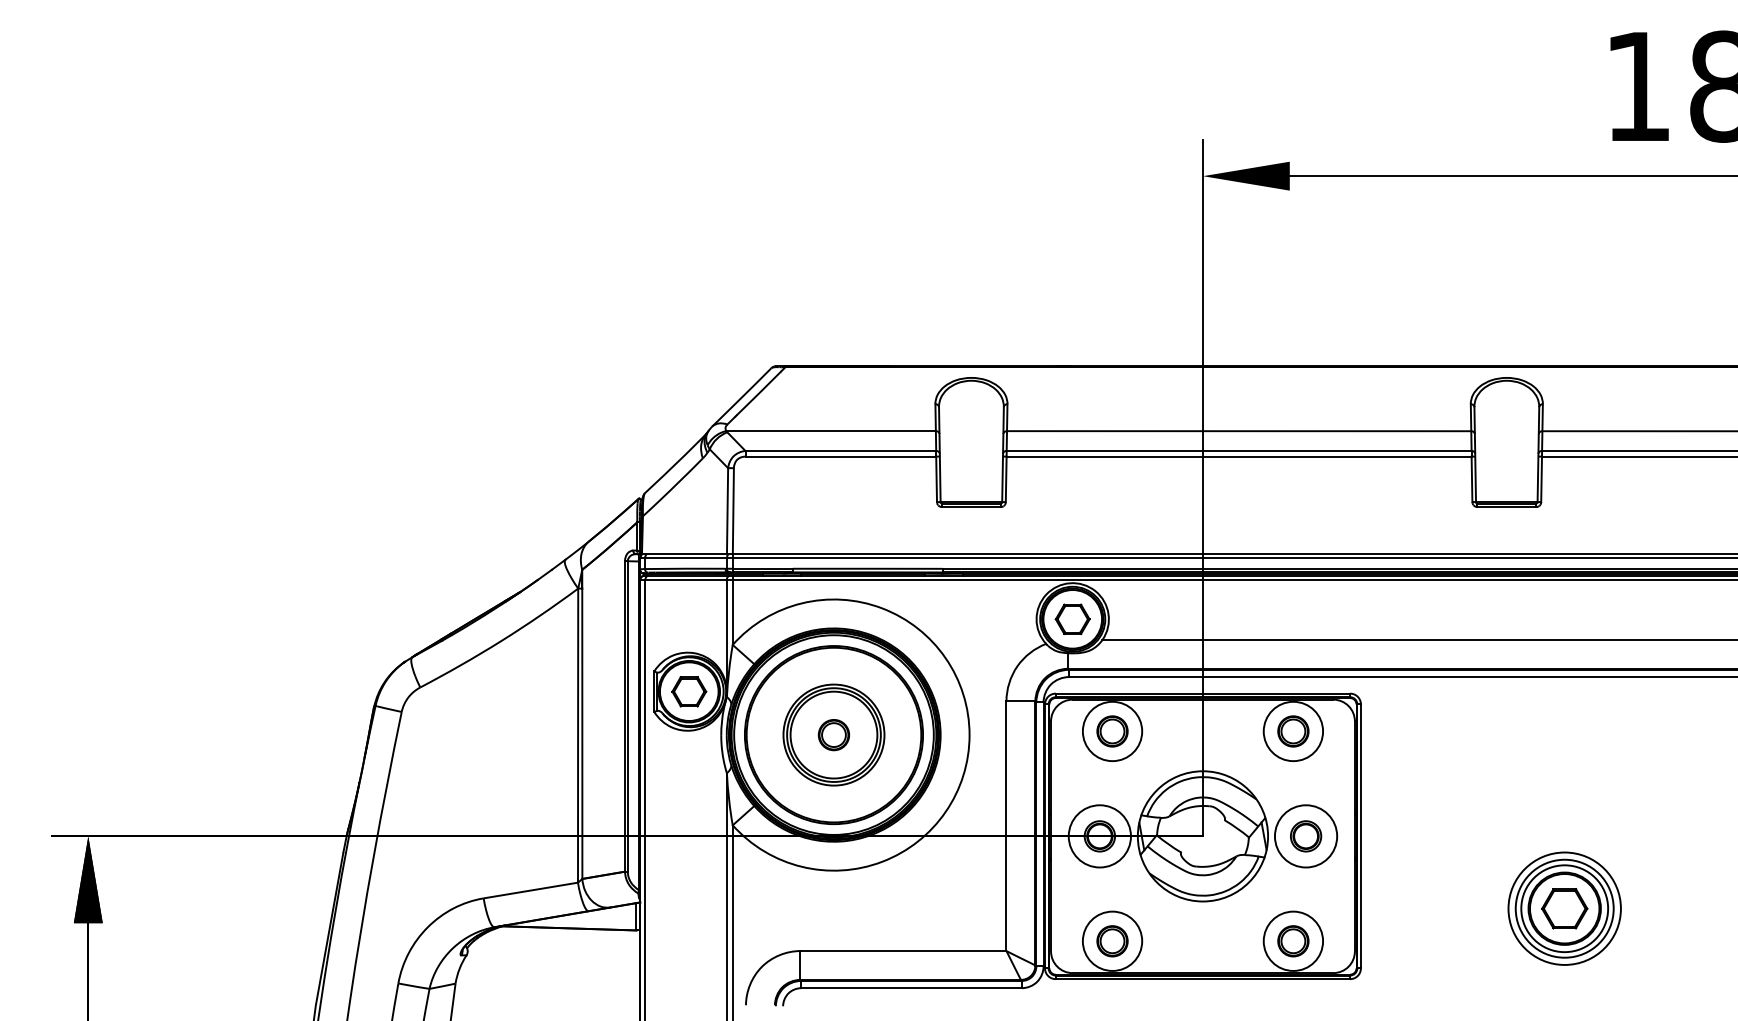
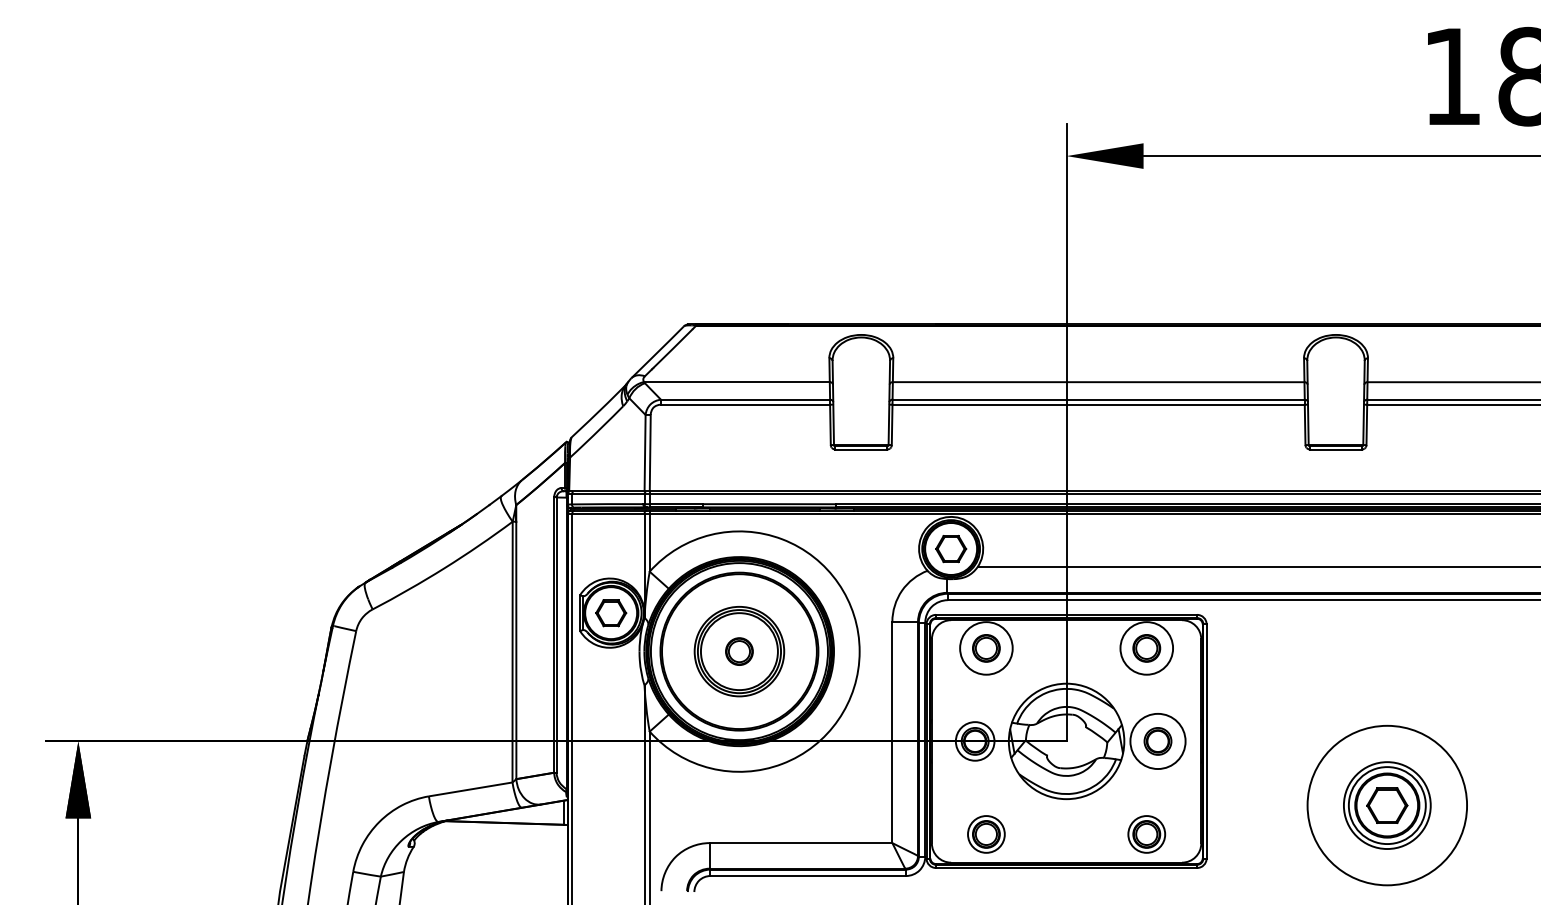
circle: (1099, 836) -> (974, 741), size x0.7
circle: (1564, 908) -> (1387, 805), size x1.6
circle: (1112, 940) -> (986, 833), size x0.7
circle: (1293, 940) -> (1146, 833), size x0.7

